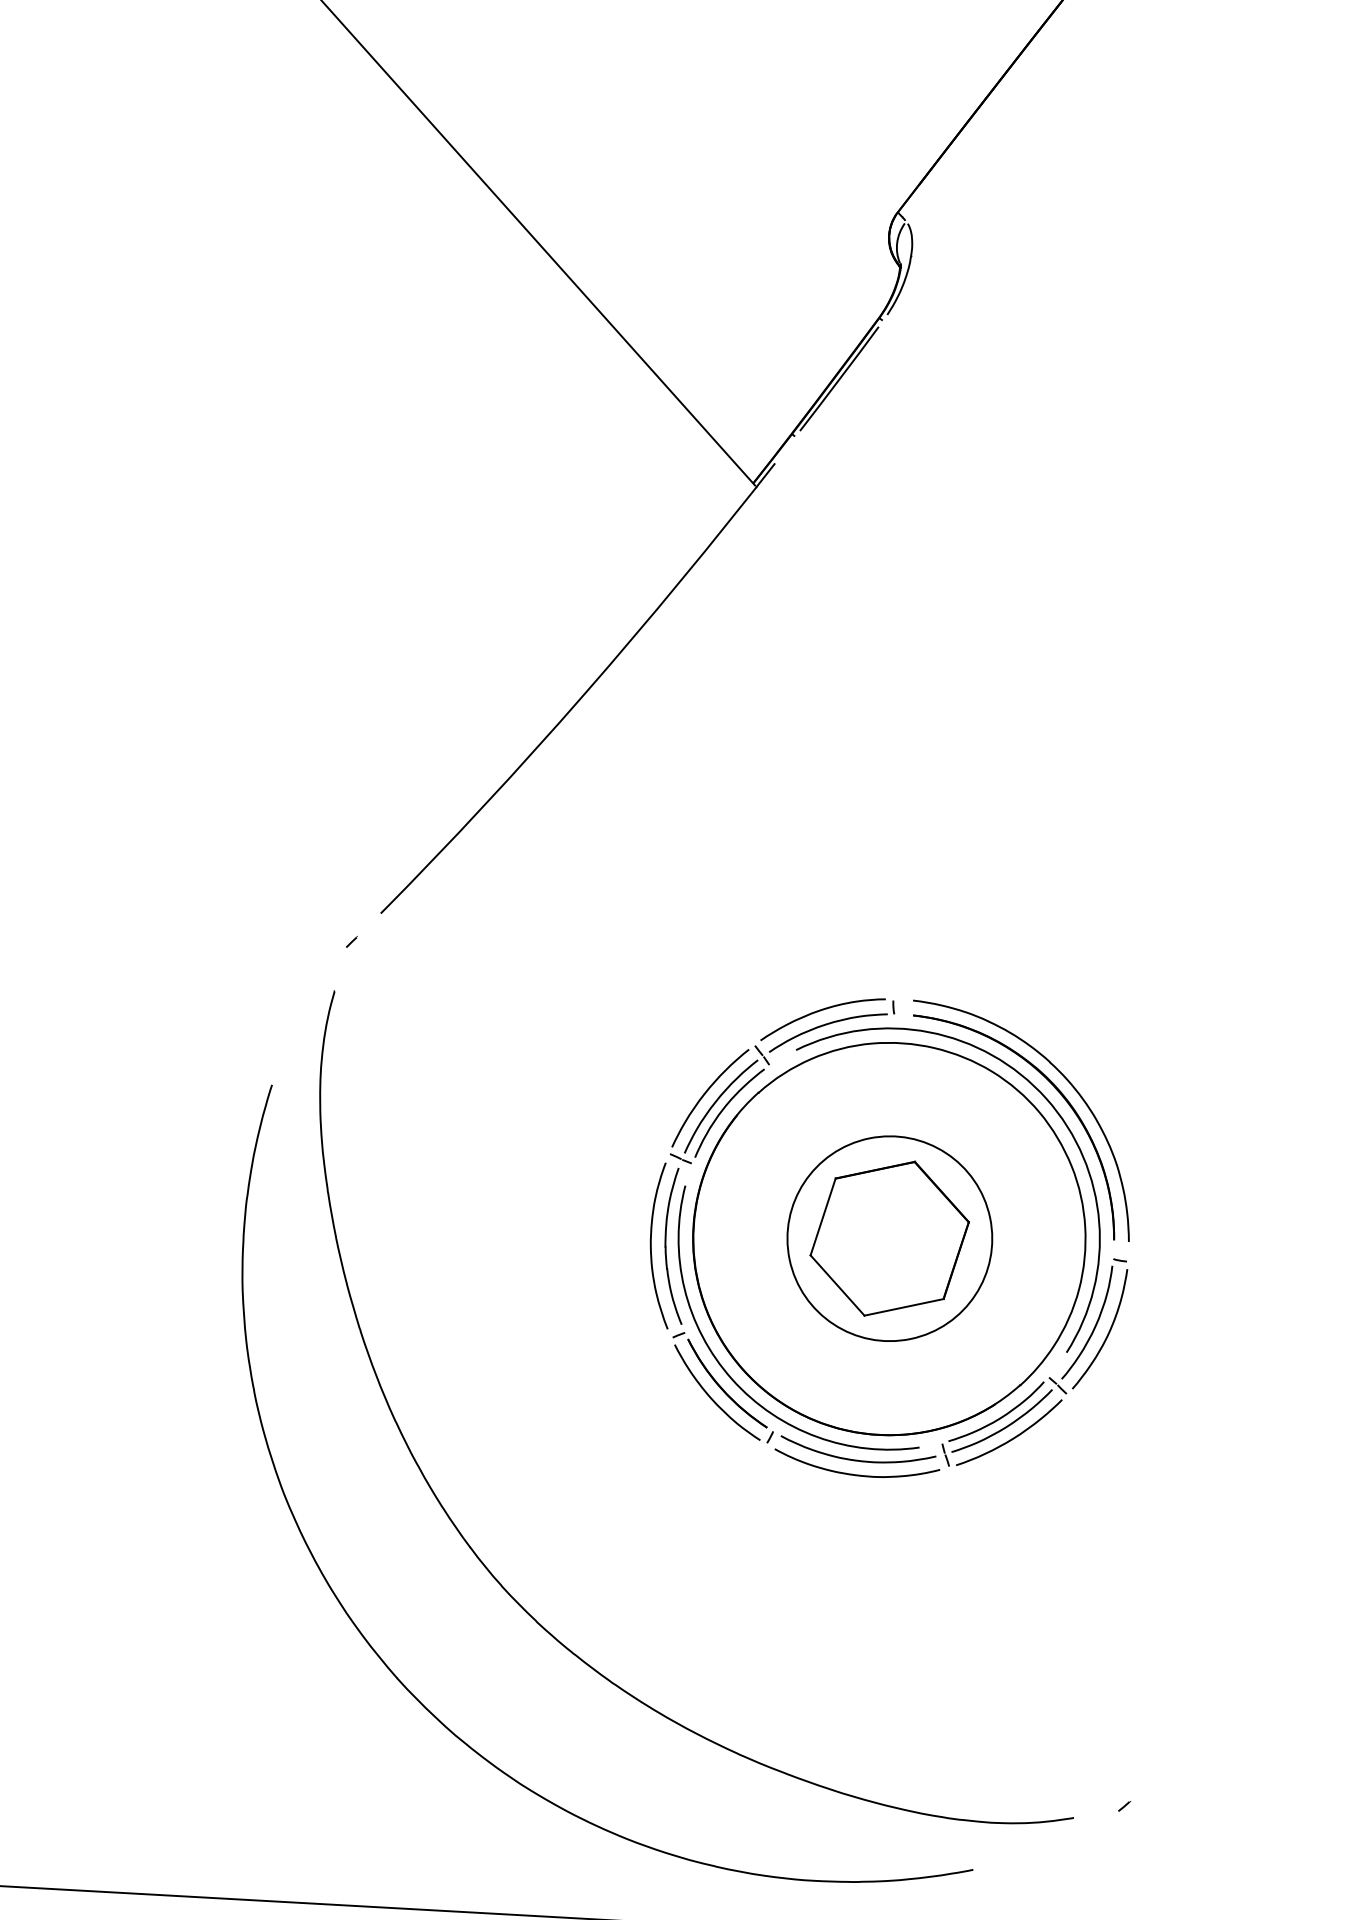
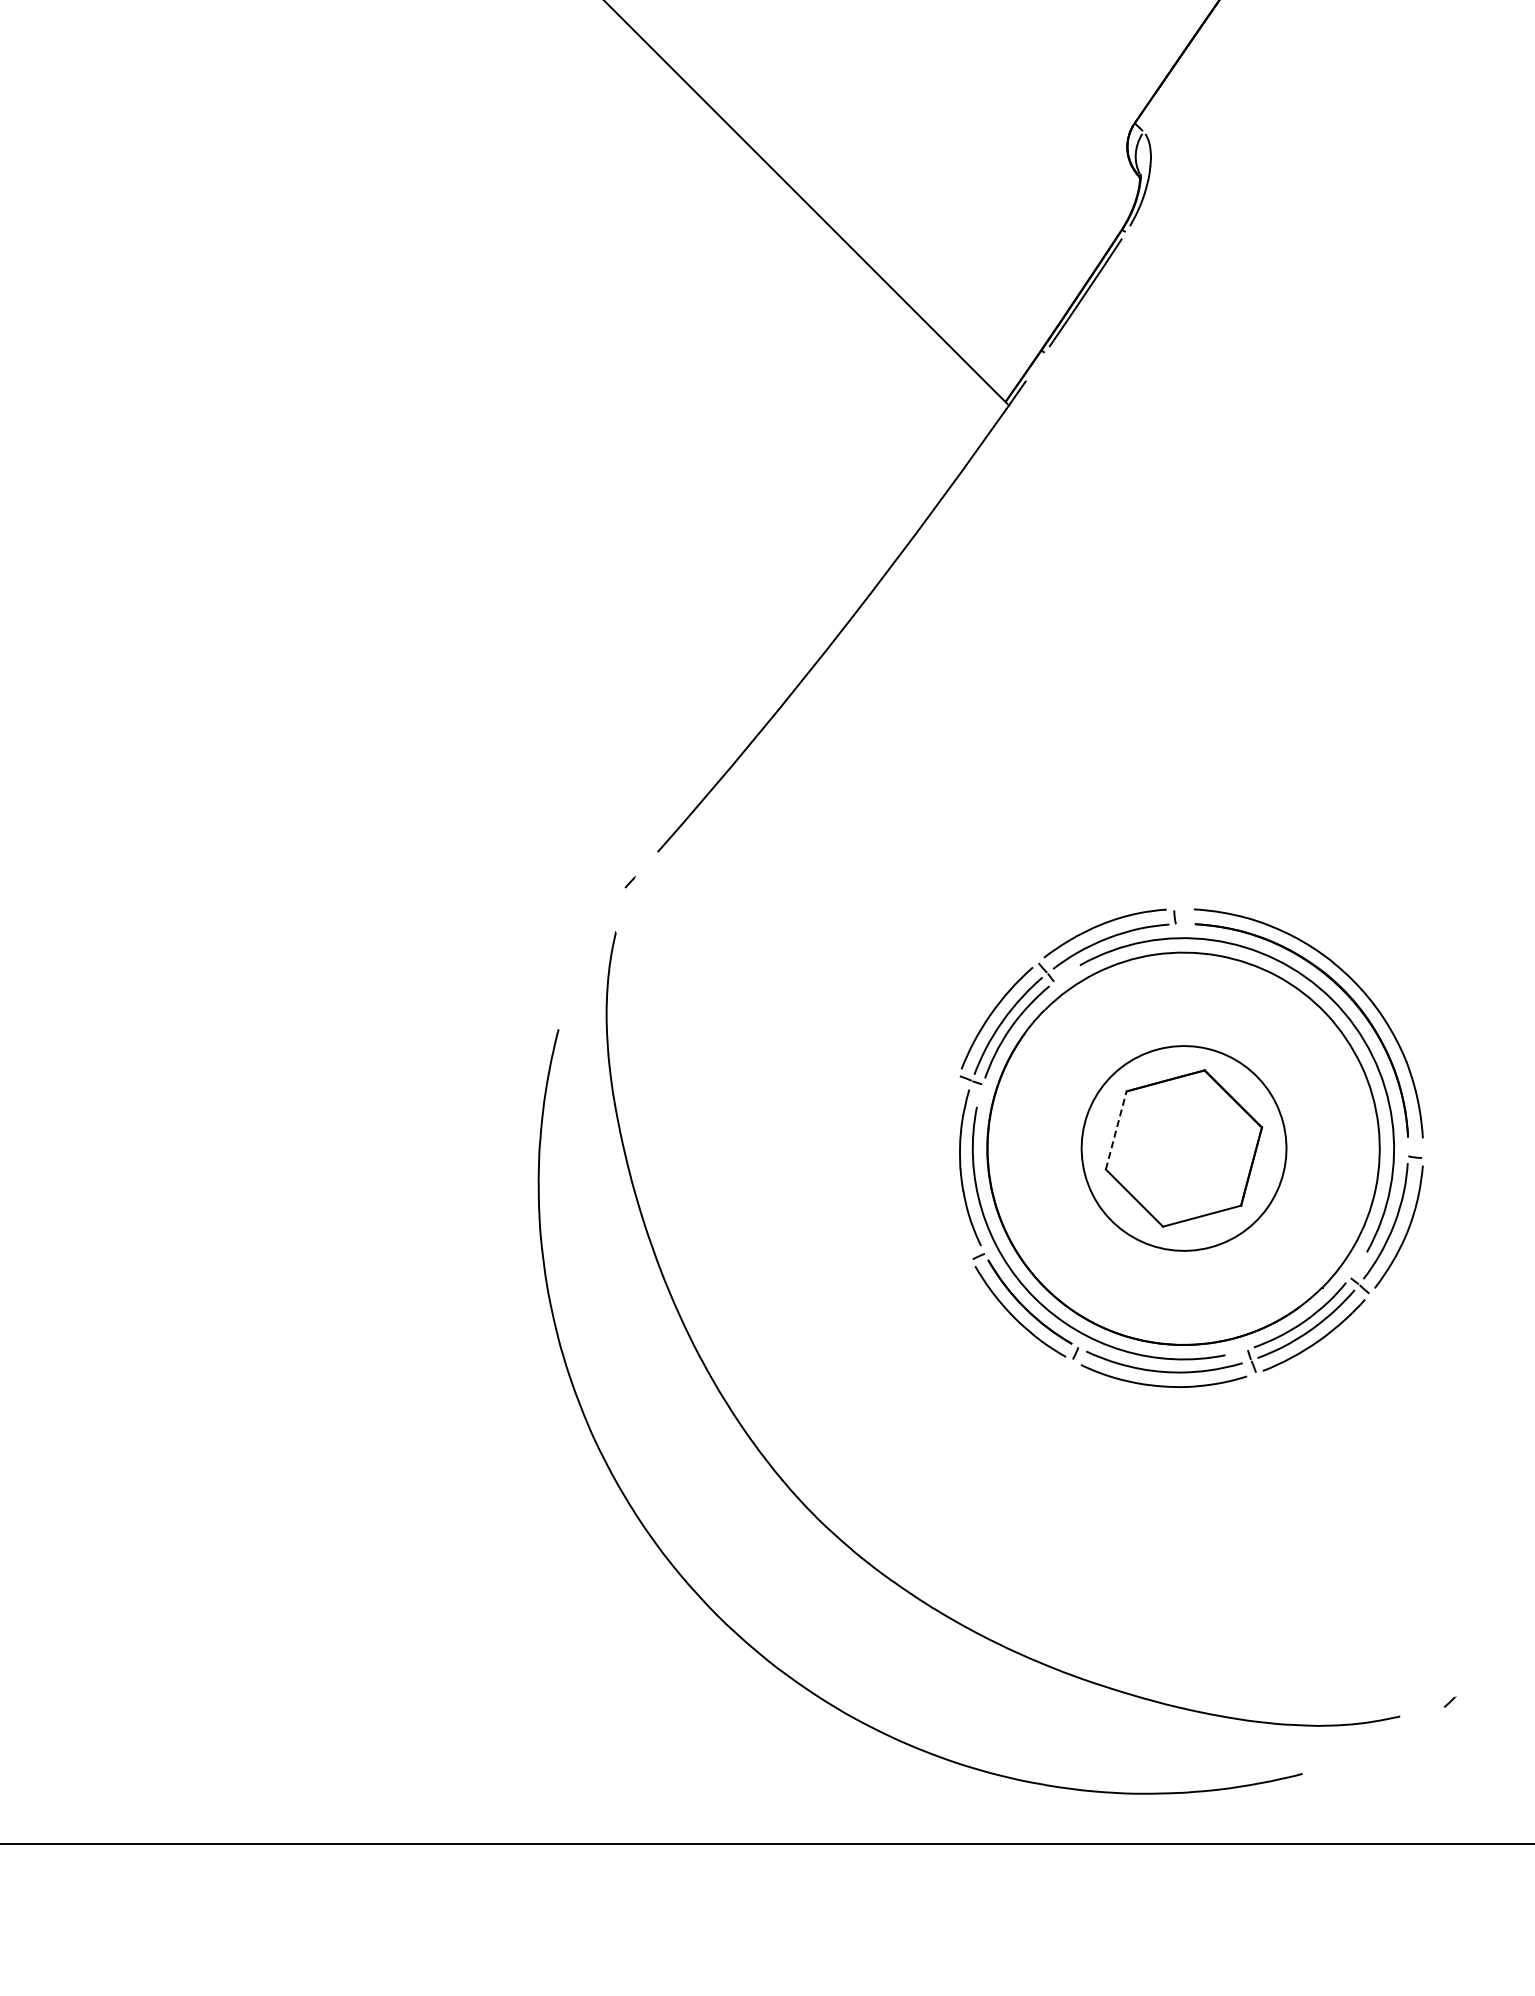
line: (823, 1216) -> (1116, 1129), solid -> dashed
curve: (651, 1245) -> (946, 1168), removed

